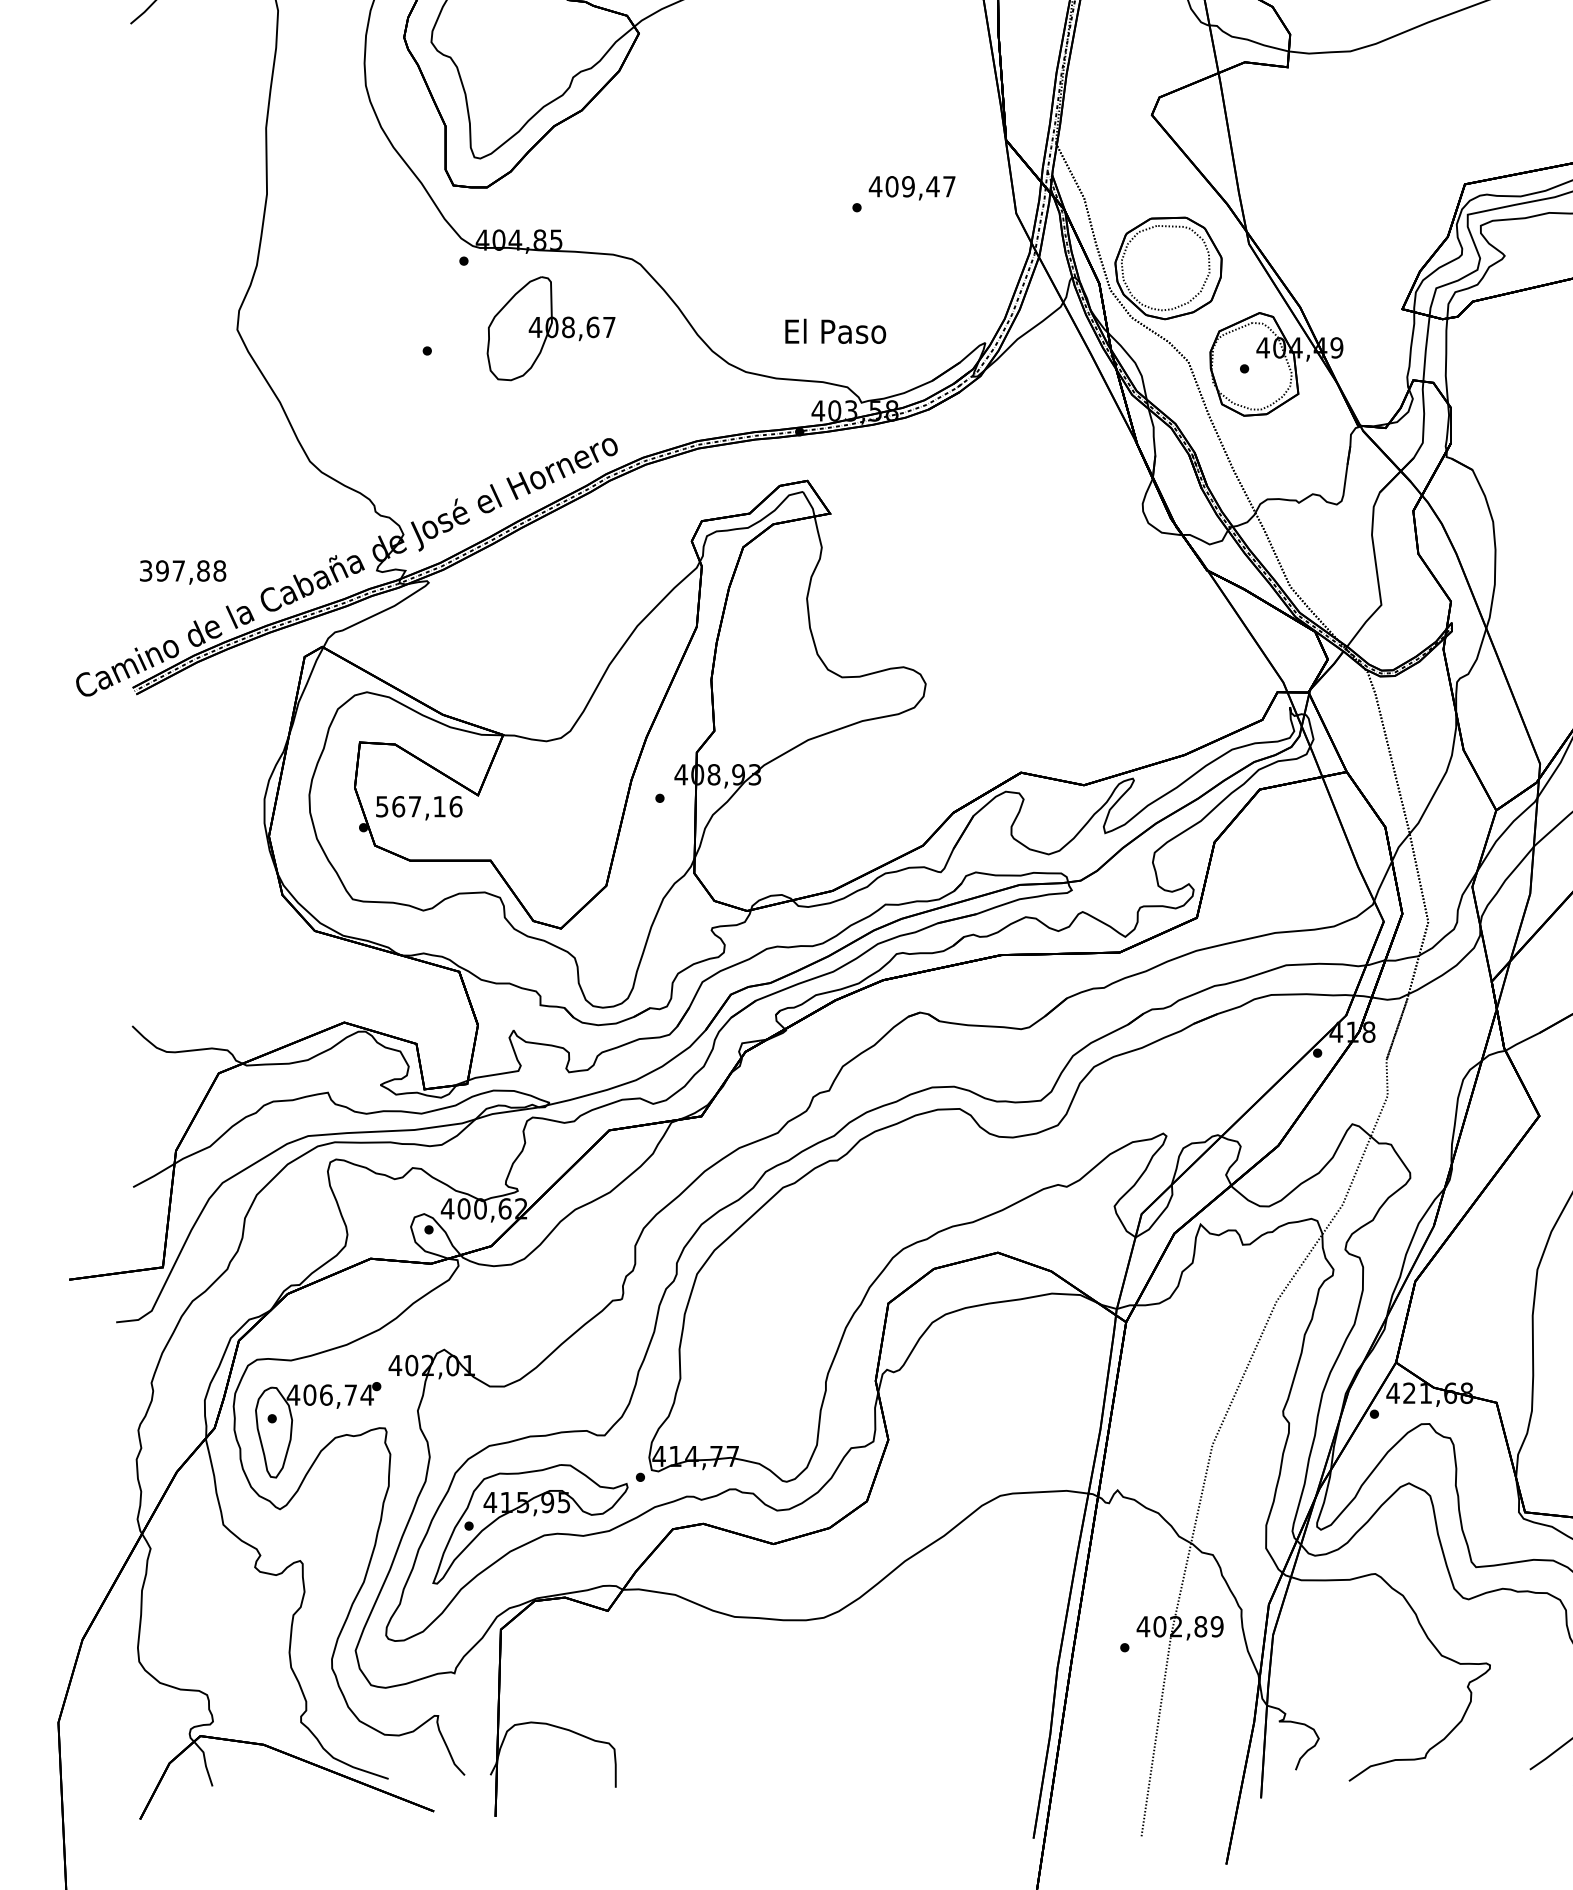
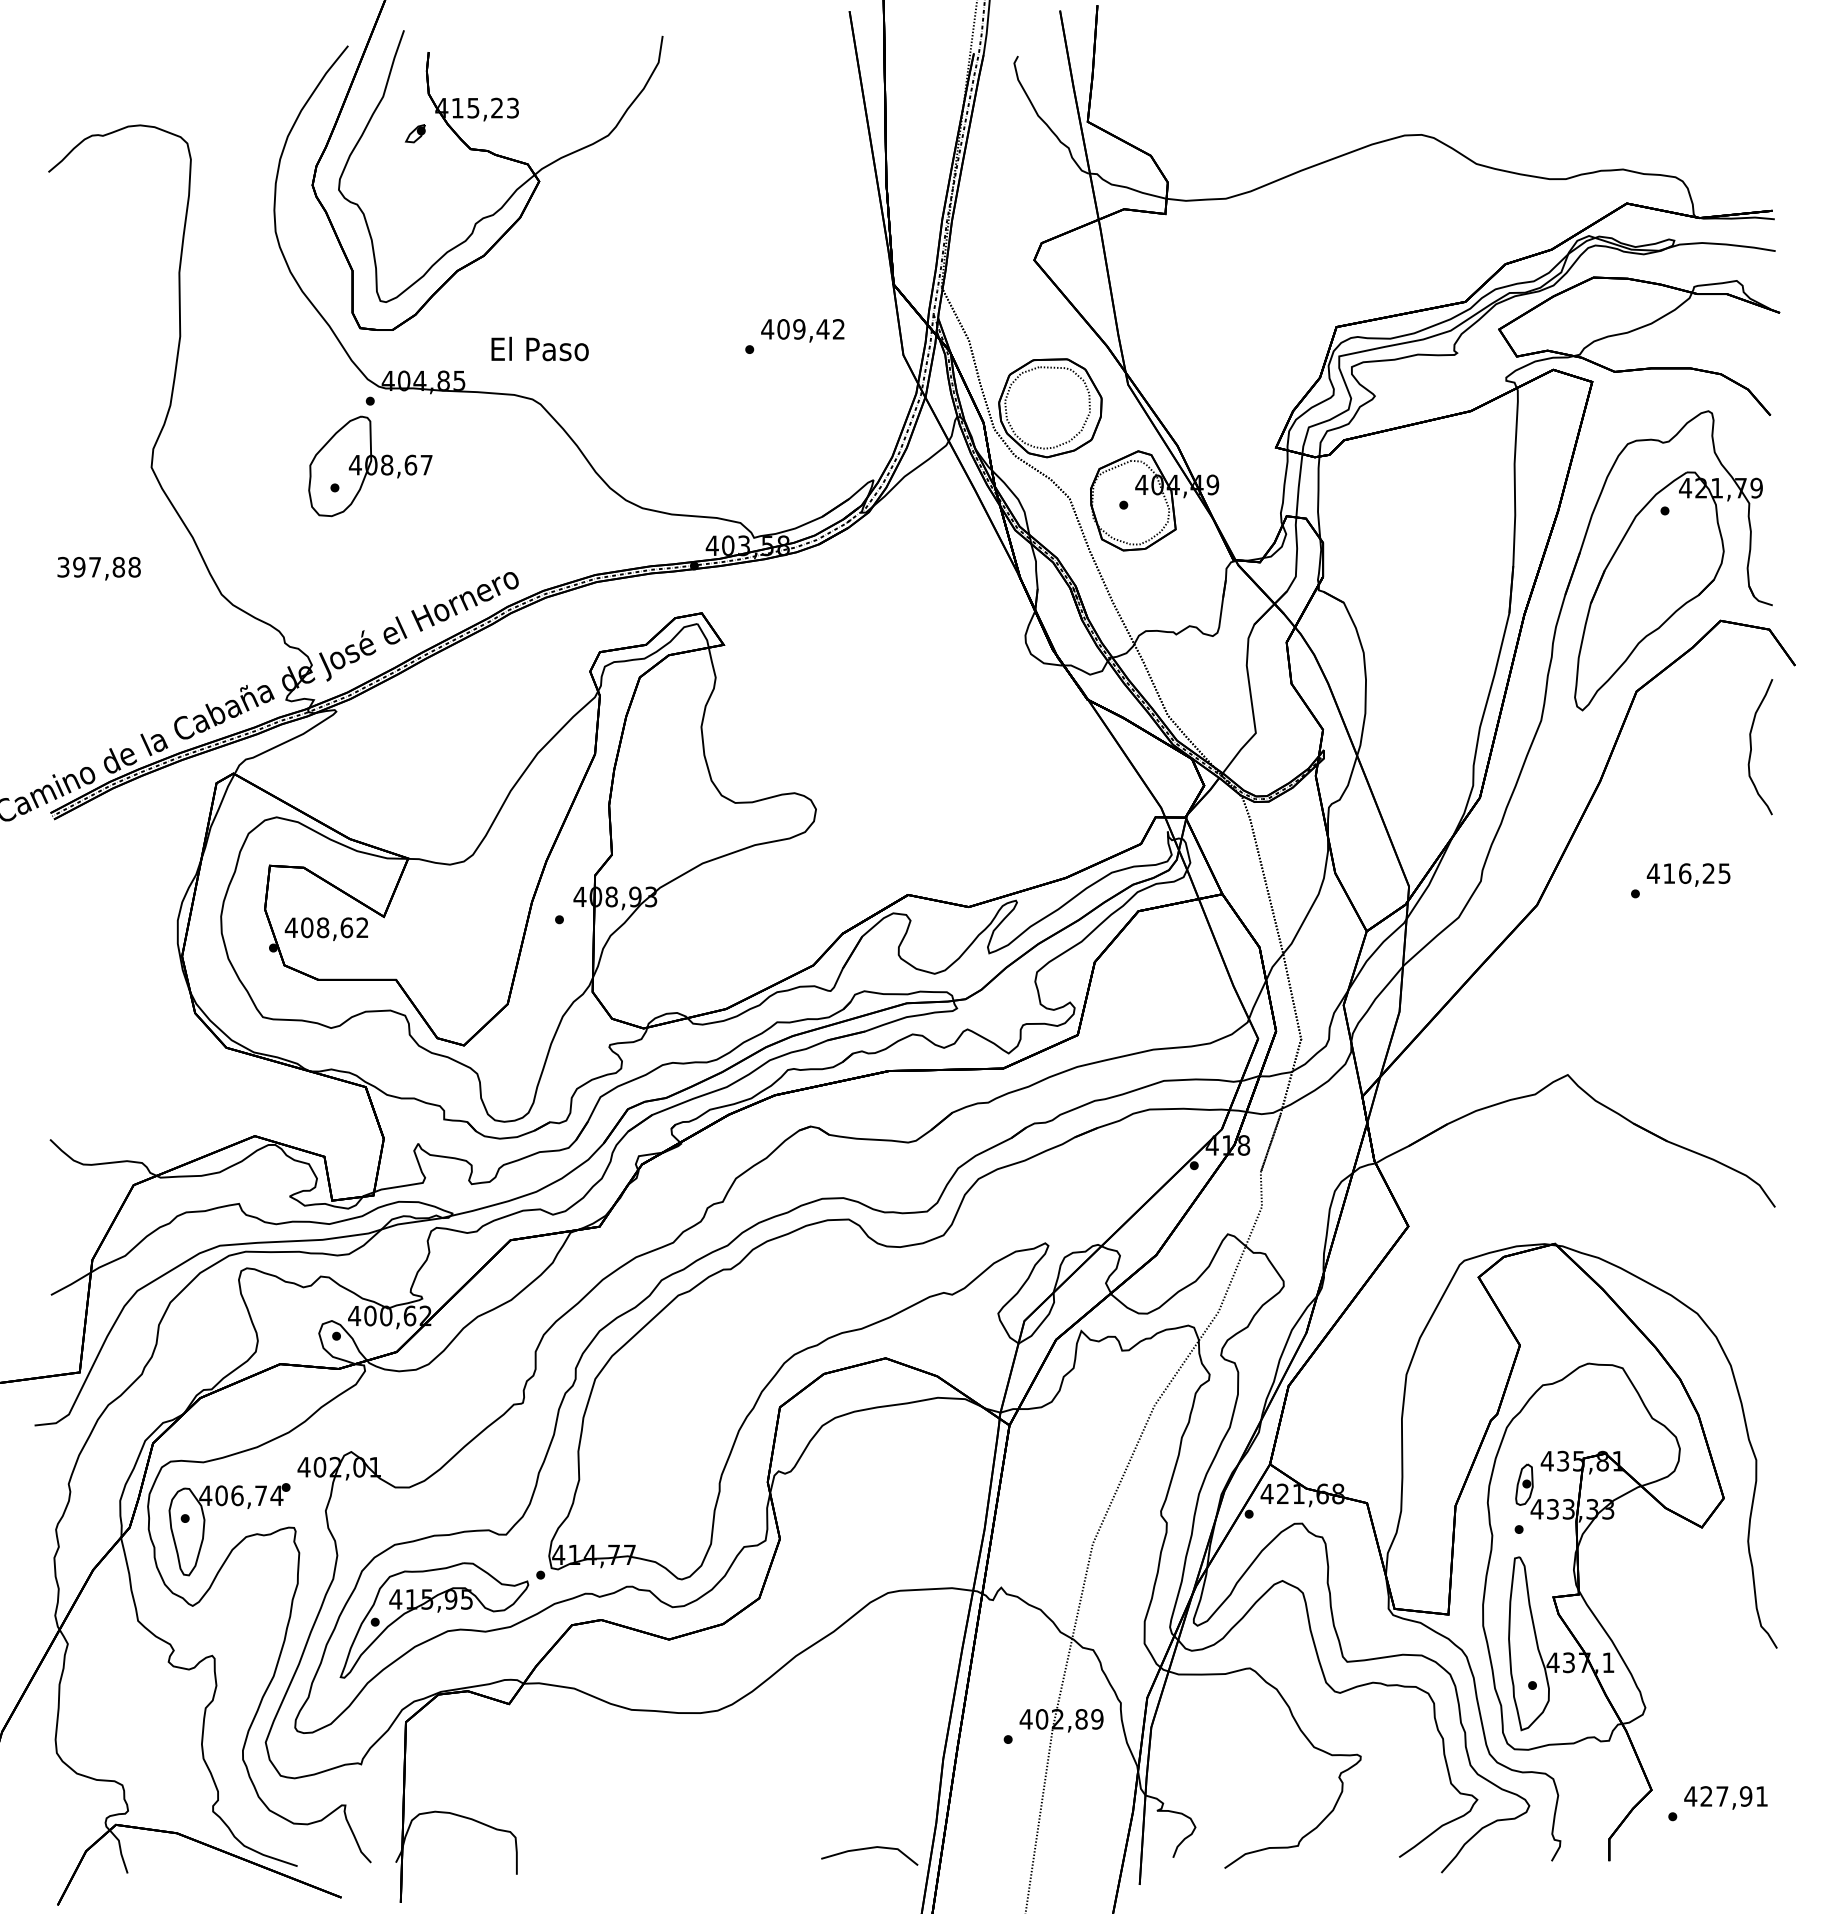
text: (949, 186) -> (838, 329), 409,47 -> 409,42
part: (551, 328) -> (370, 466), moved
text: (835, 330) -> (539, 348), moved
text: (182, 572) -> (98, 568), moved
text: (418, 806) -> (326, 927), 567,16 -> 408,62
line: (980, 1761) -> (868, 1849), added

